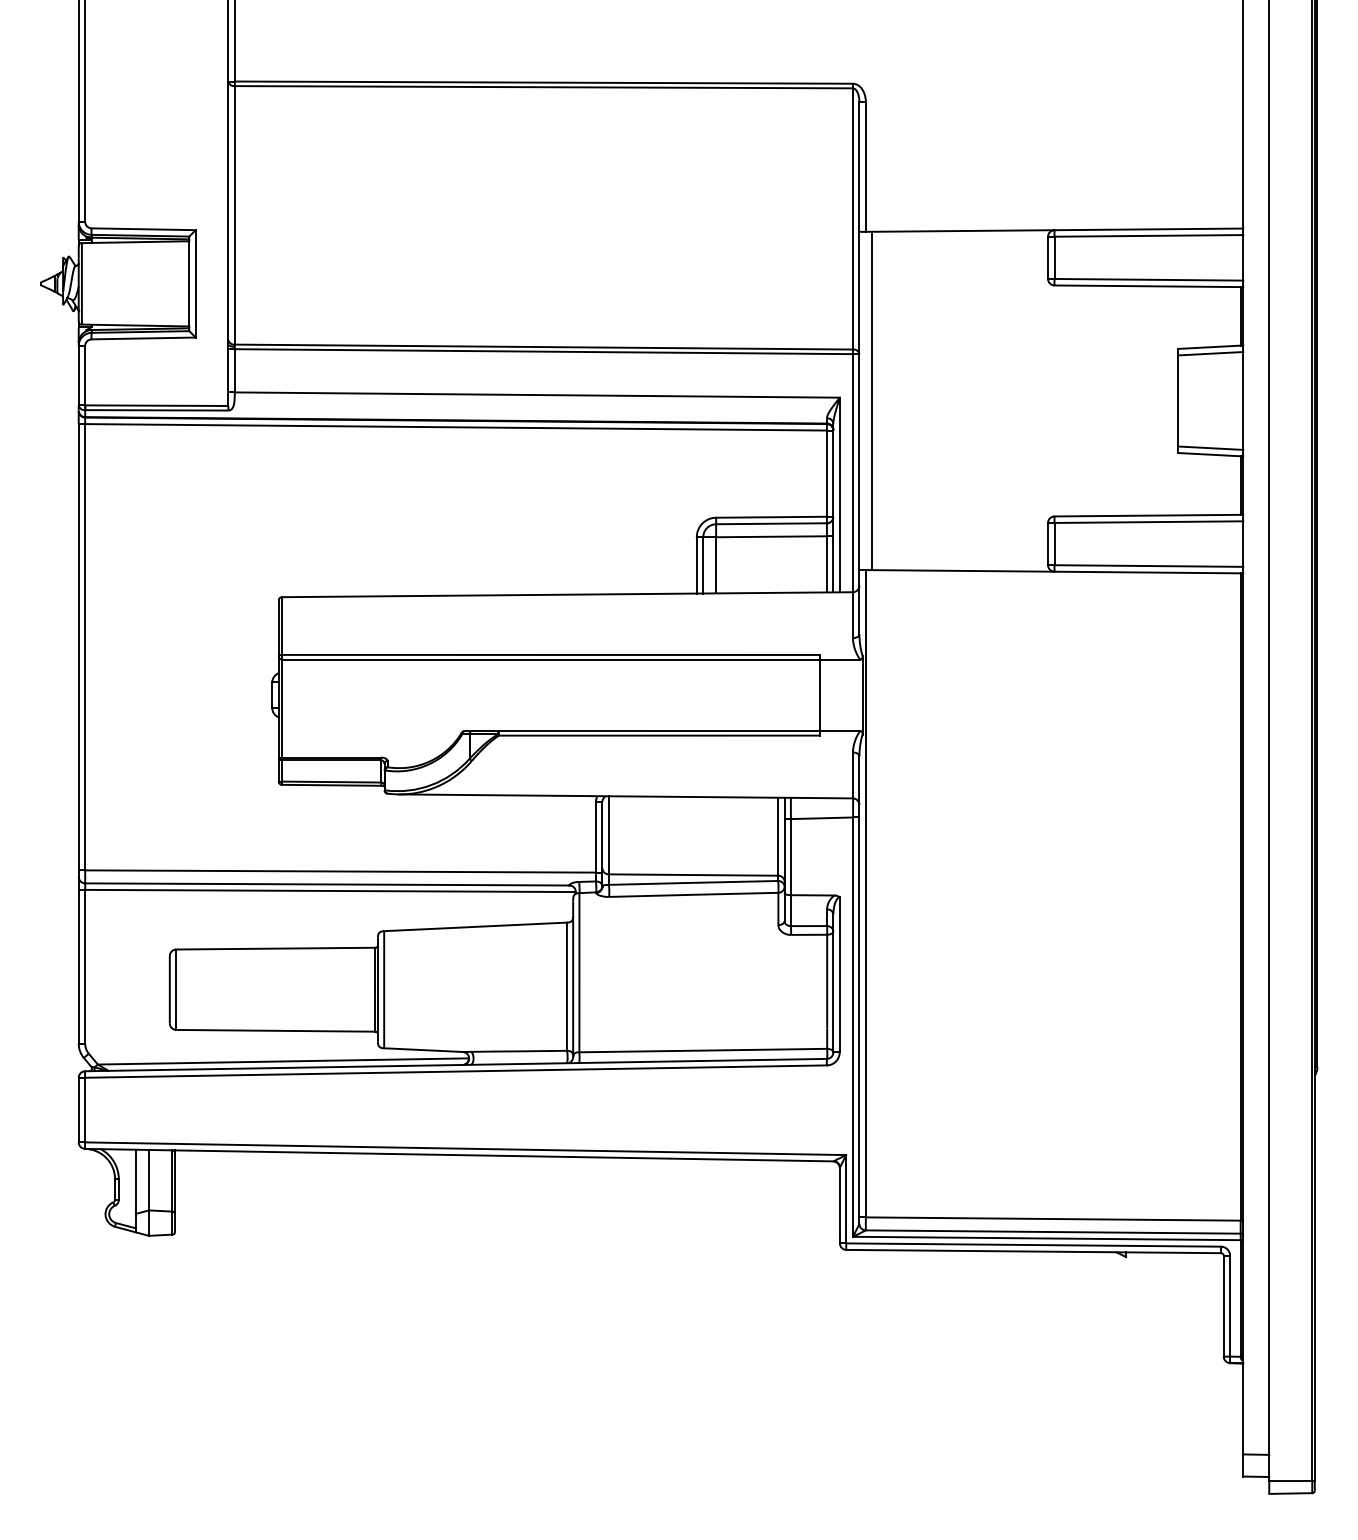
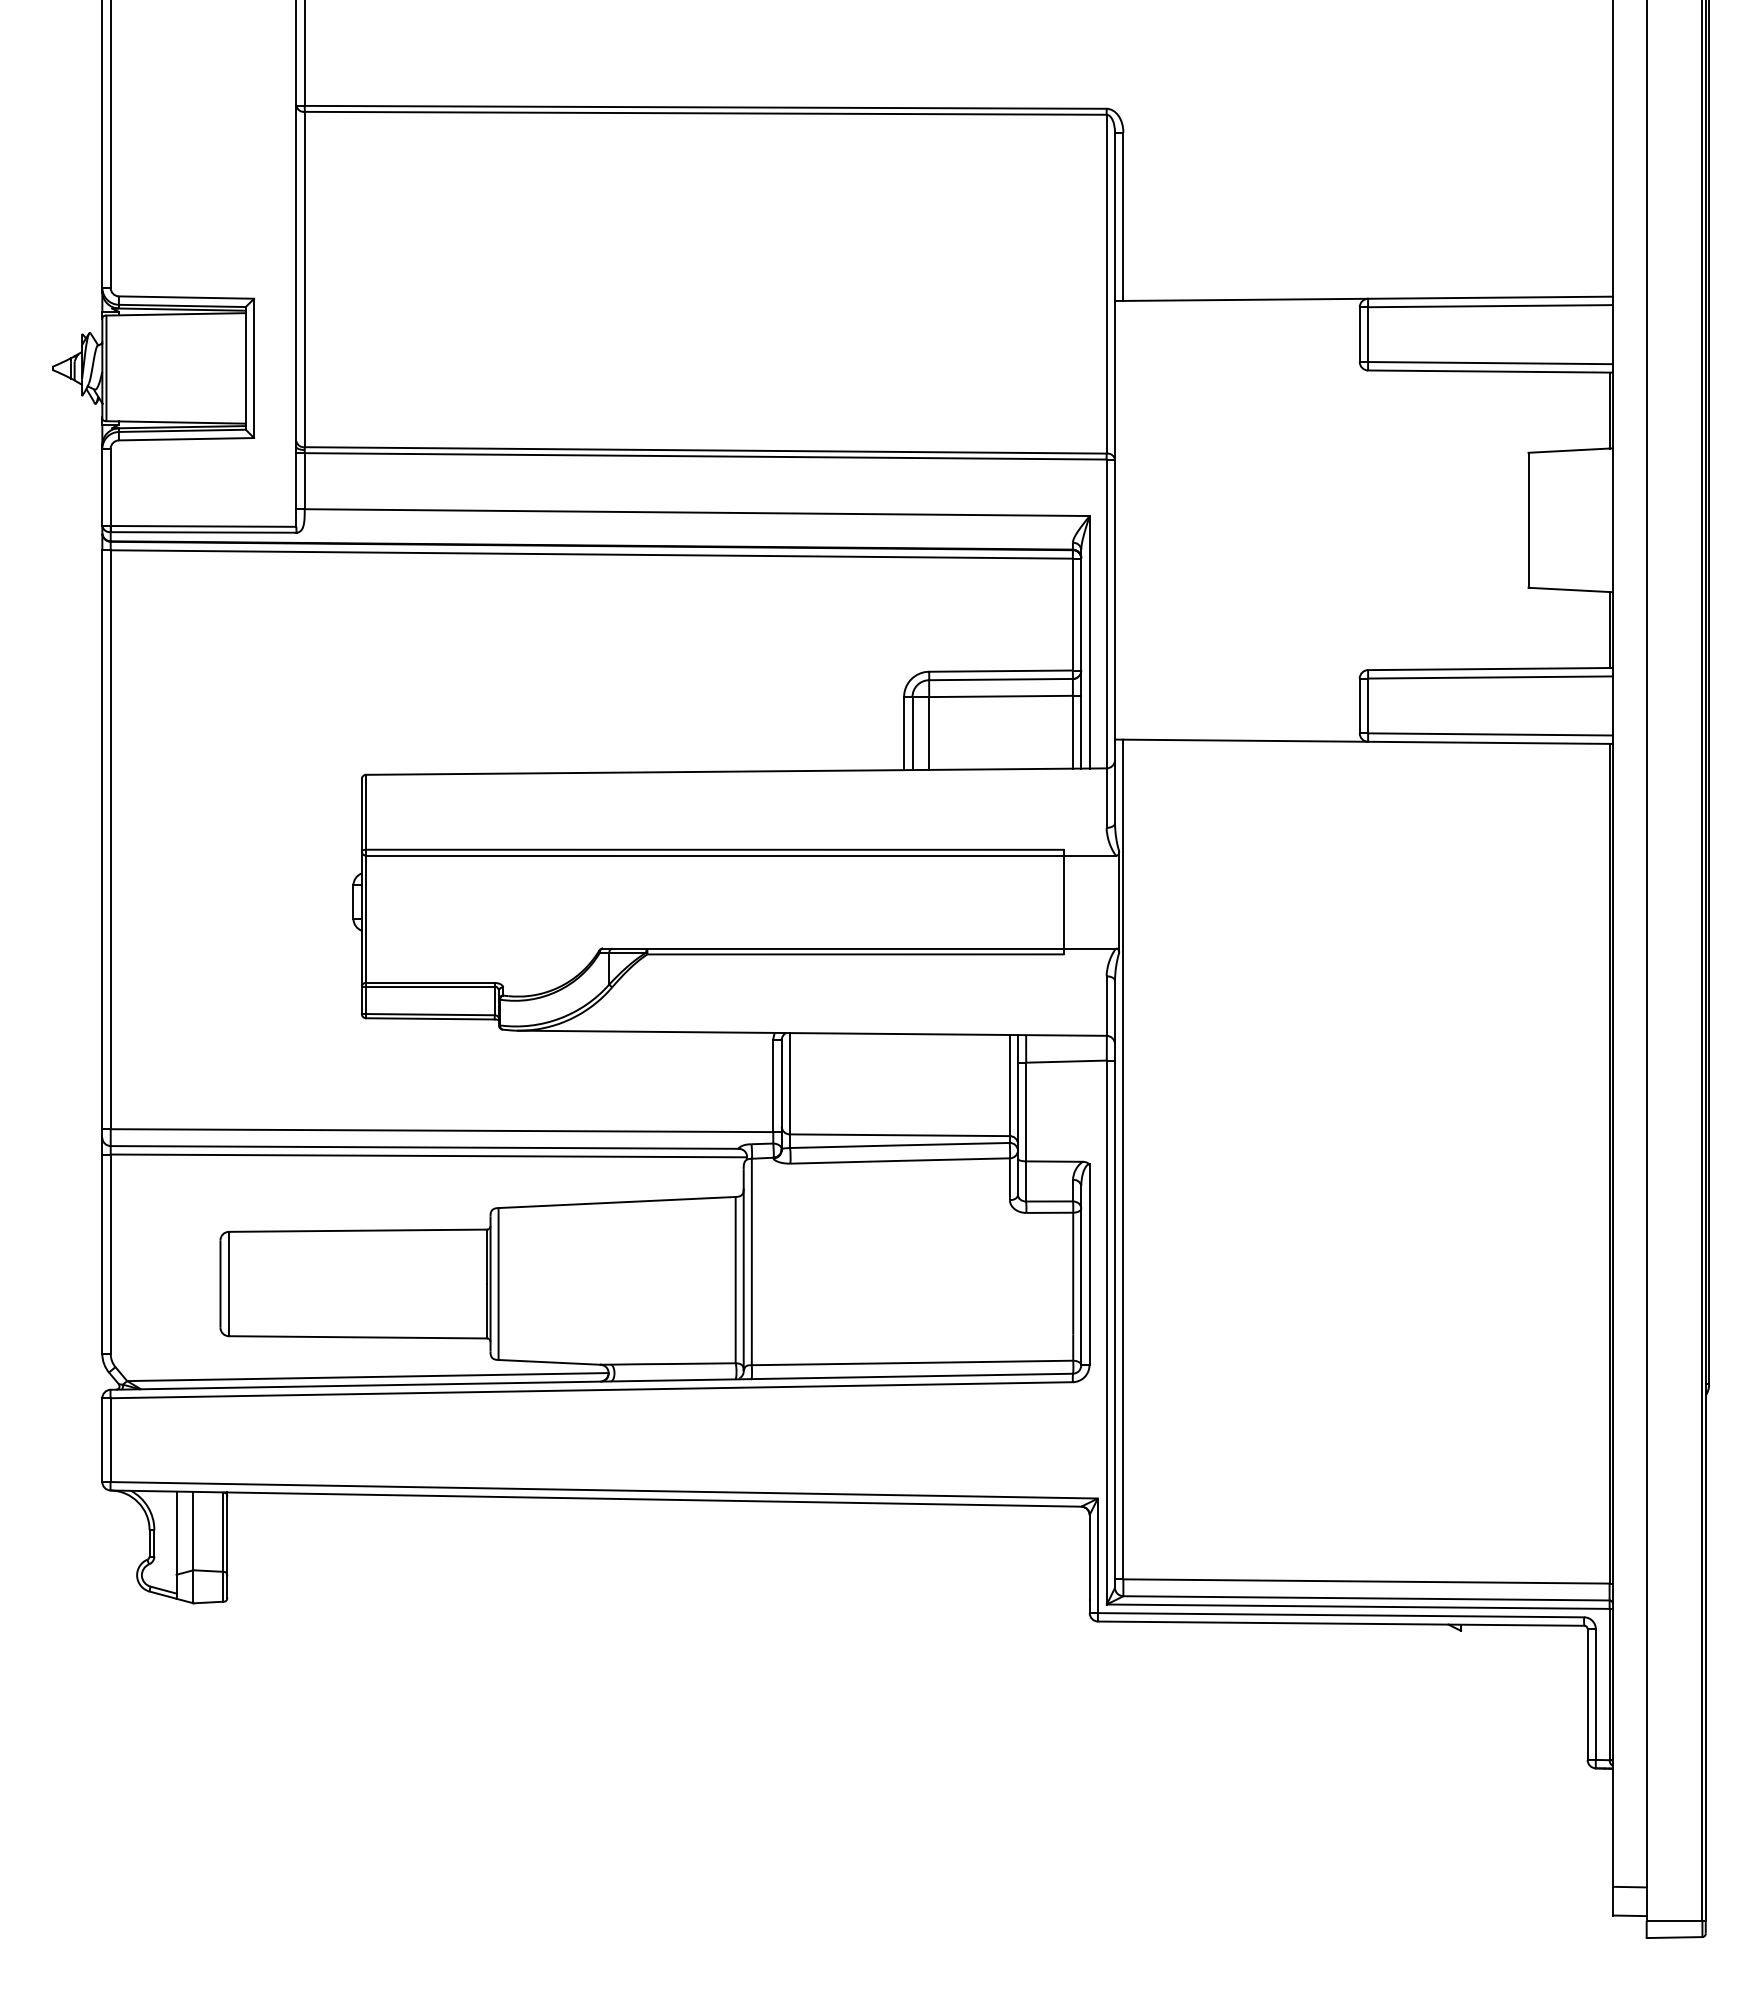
line: (1210, 353) -> (1570, 458), removed
line: (872, 400) -> (1131, 519), removed
line: (1210, 448) -> (1570, 581), removed

